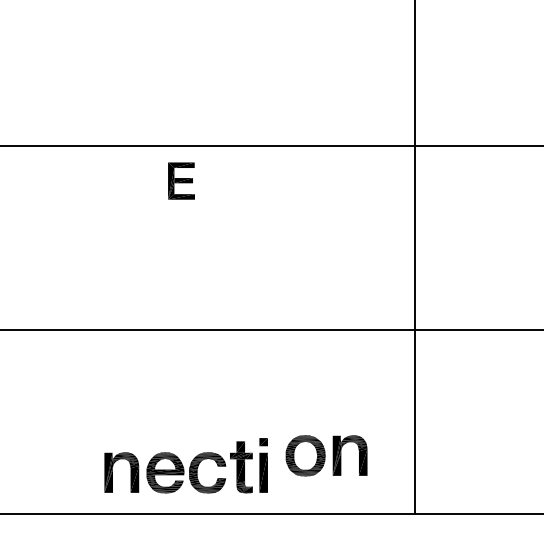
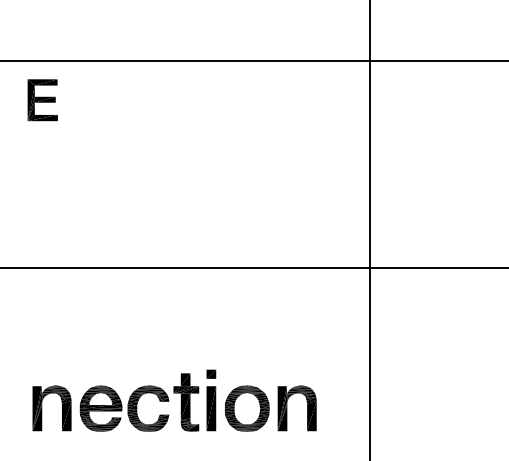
part: (181, 180) -> (42, 99), moved
part: (185, 465) -> (123, 400), moved

